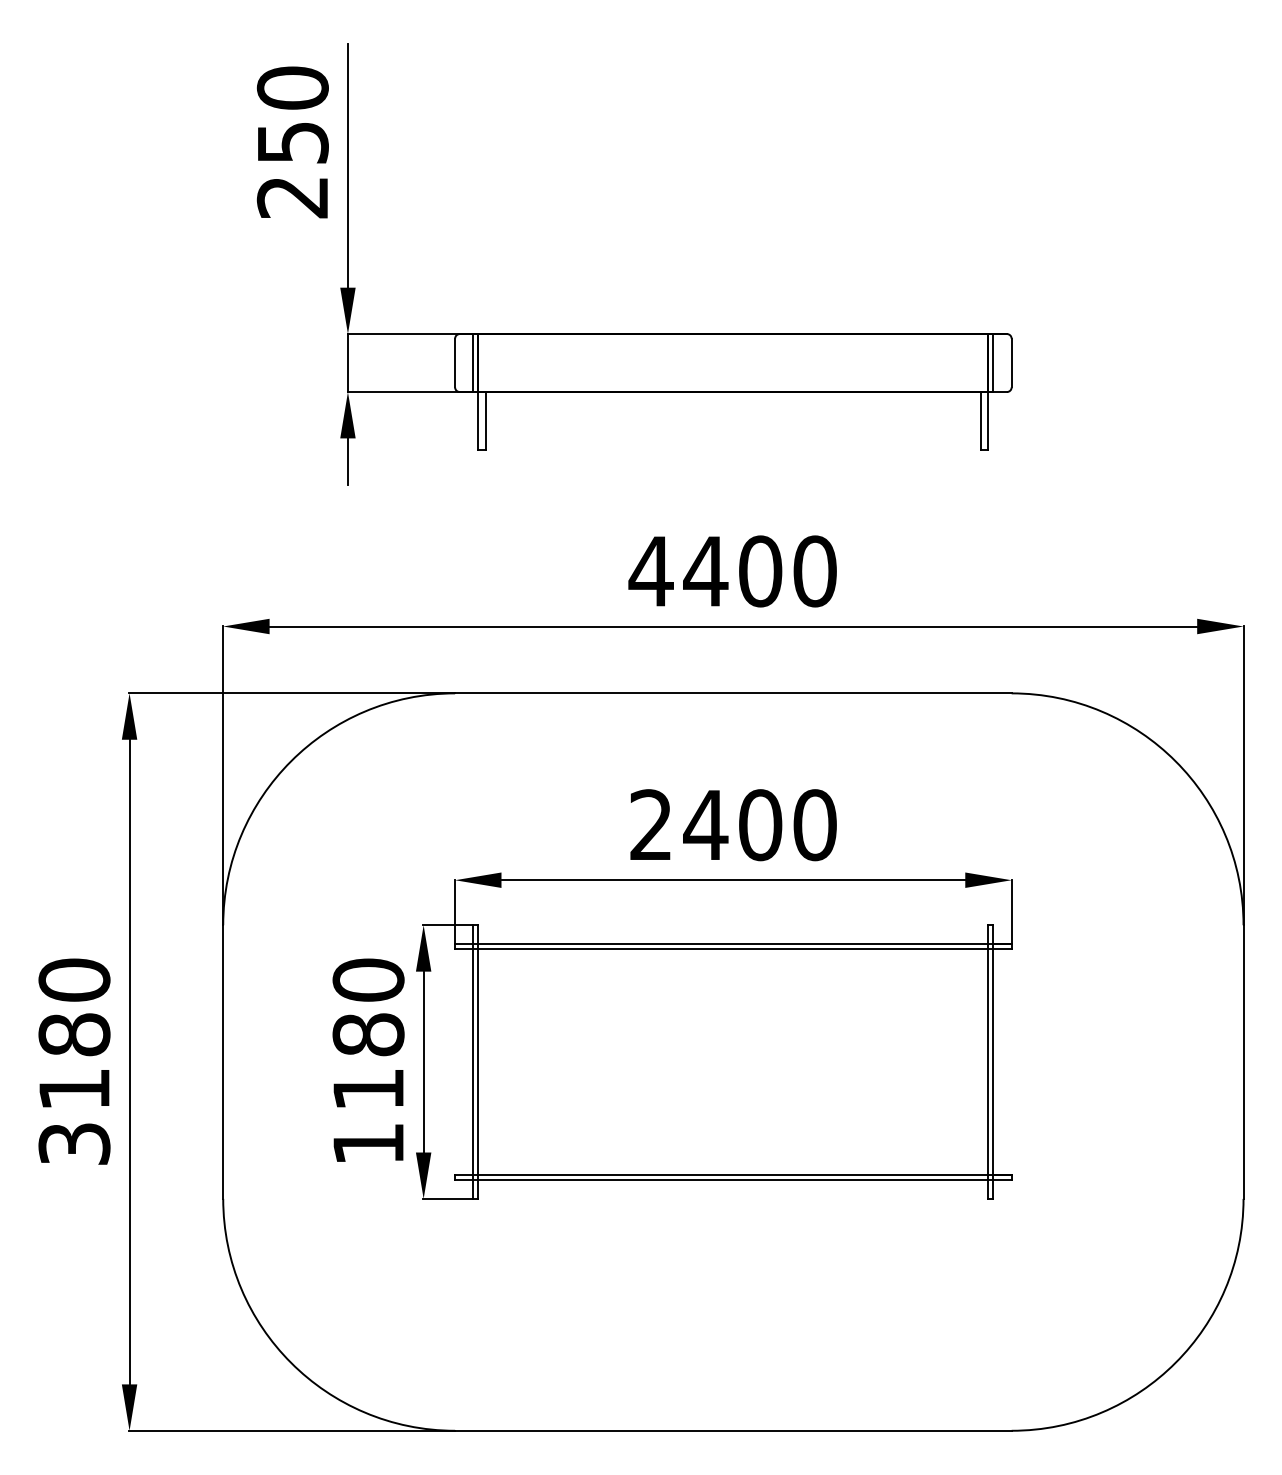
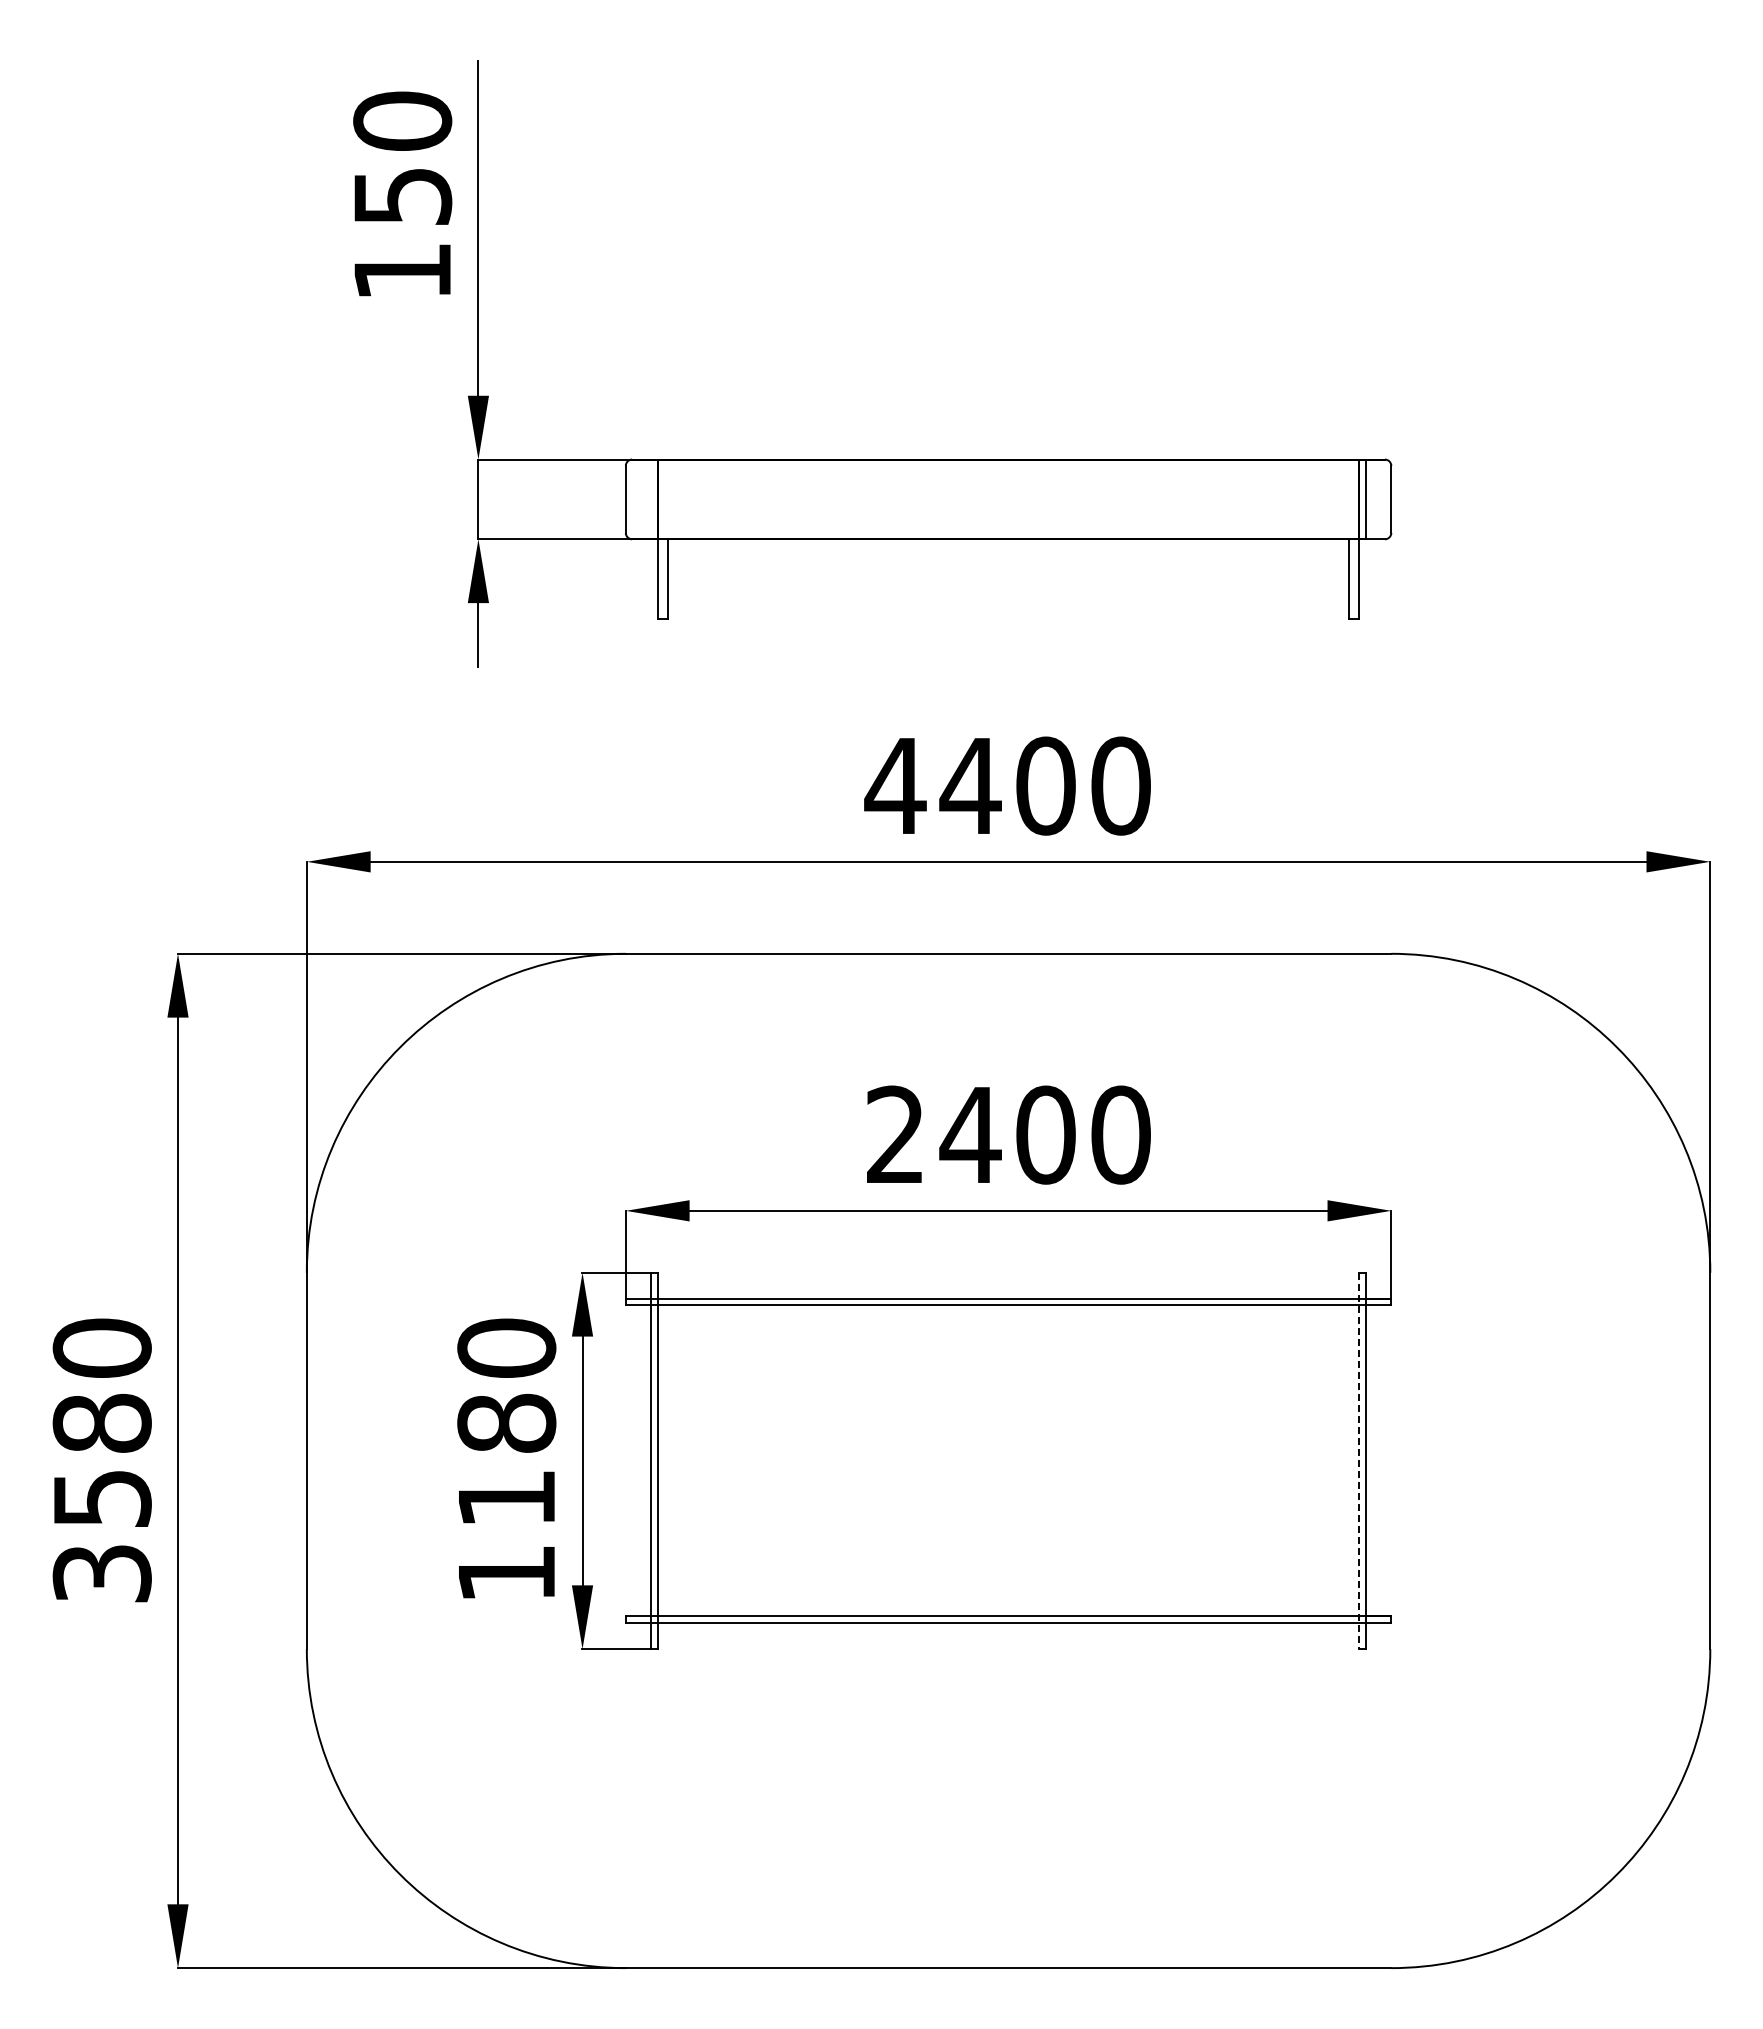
text: (292, 198) -> (401, 272), 250 -> 150
line: (473, 363) -> (651, 499), removed
line: (988, 1062) -> (1359, 1461), solid -> dashed
text: (74, 1089) -> (102, 1498), 3180 -> 3580

